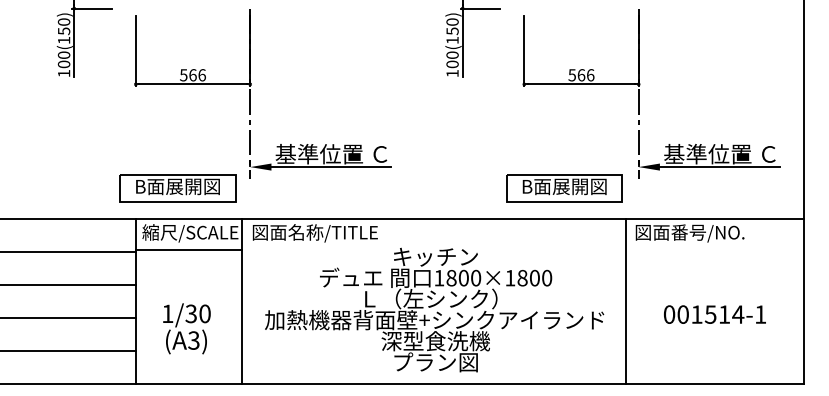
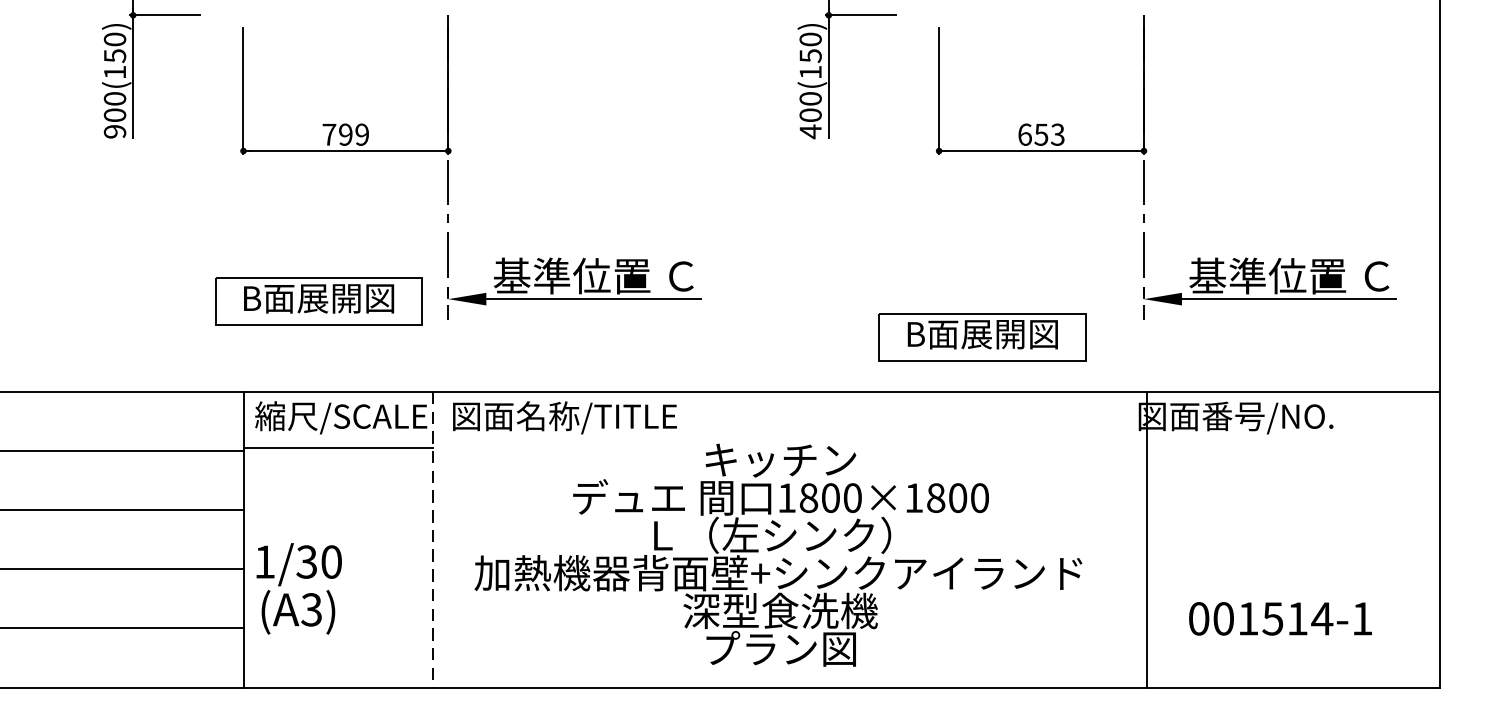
text: (63, 73) -> (113, 131), 100(150) -> 900(150)
text: (452, 73) -> (810, 131), 100(150) -> 400(150)
text: (192, 75) -> (344, 135), 566 -> 799
text: (581, 75) -> (1041, 135), 566 -> 653
part: (177, 188) -> (318, 301), moved
part: (564, 188) -> (982, 337), moved
line: (626, 300) -> (1147, 538), moved
line: (241, 301) -> (432, 539), solid -> dashed
text: (714, 314) -> (1279, 618), moved
text: (186, 328) -> (298, 588), moved

